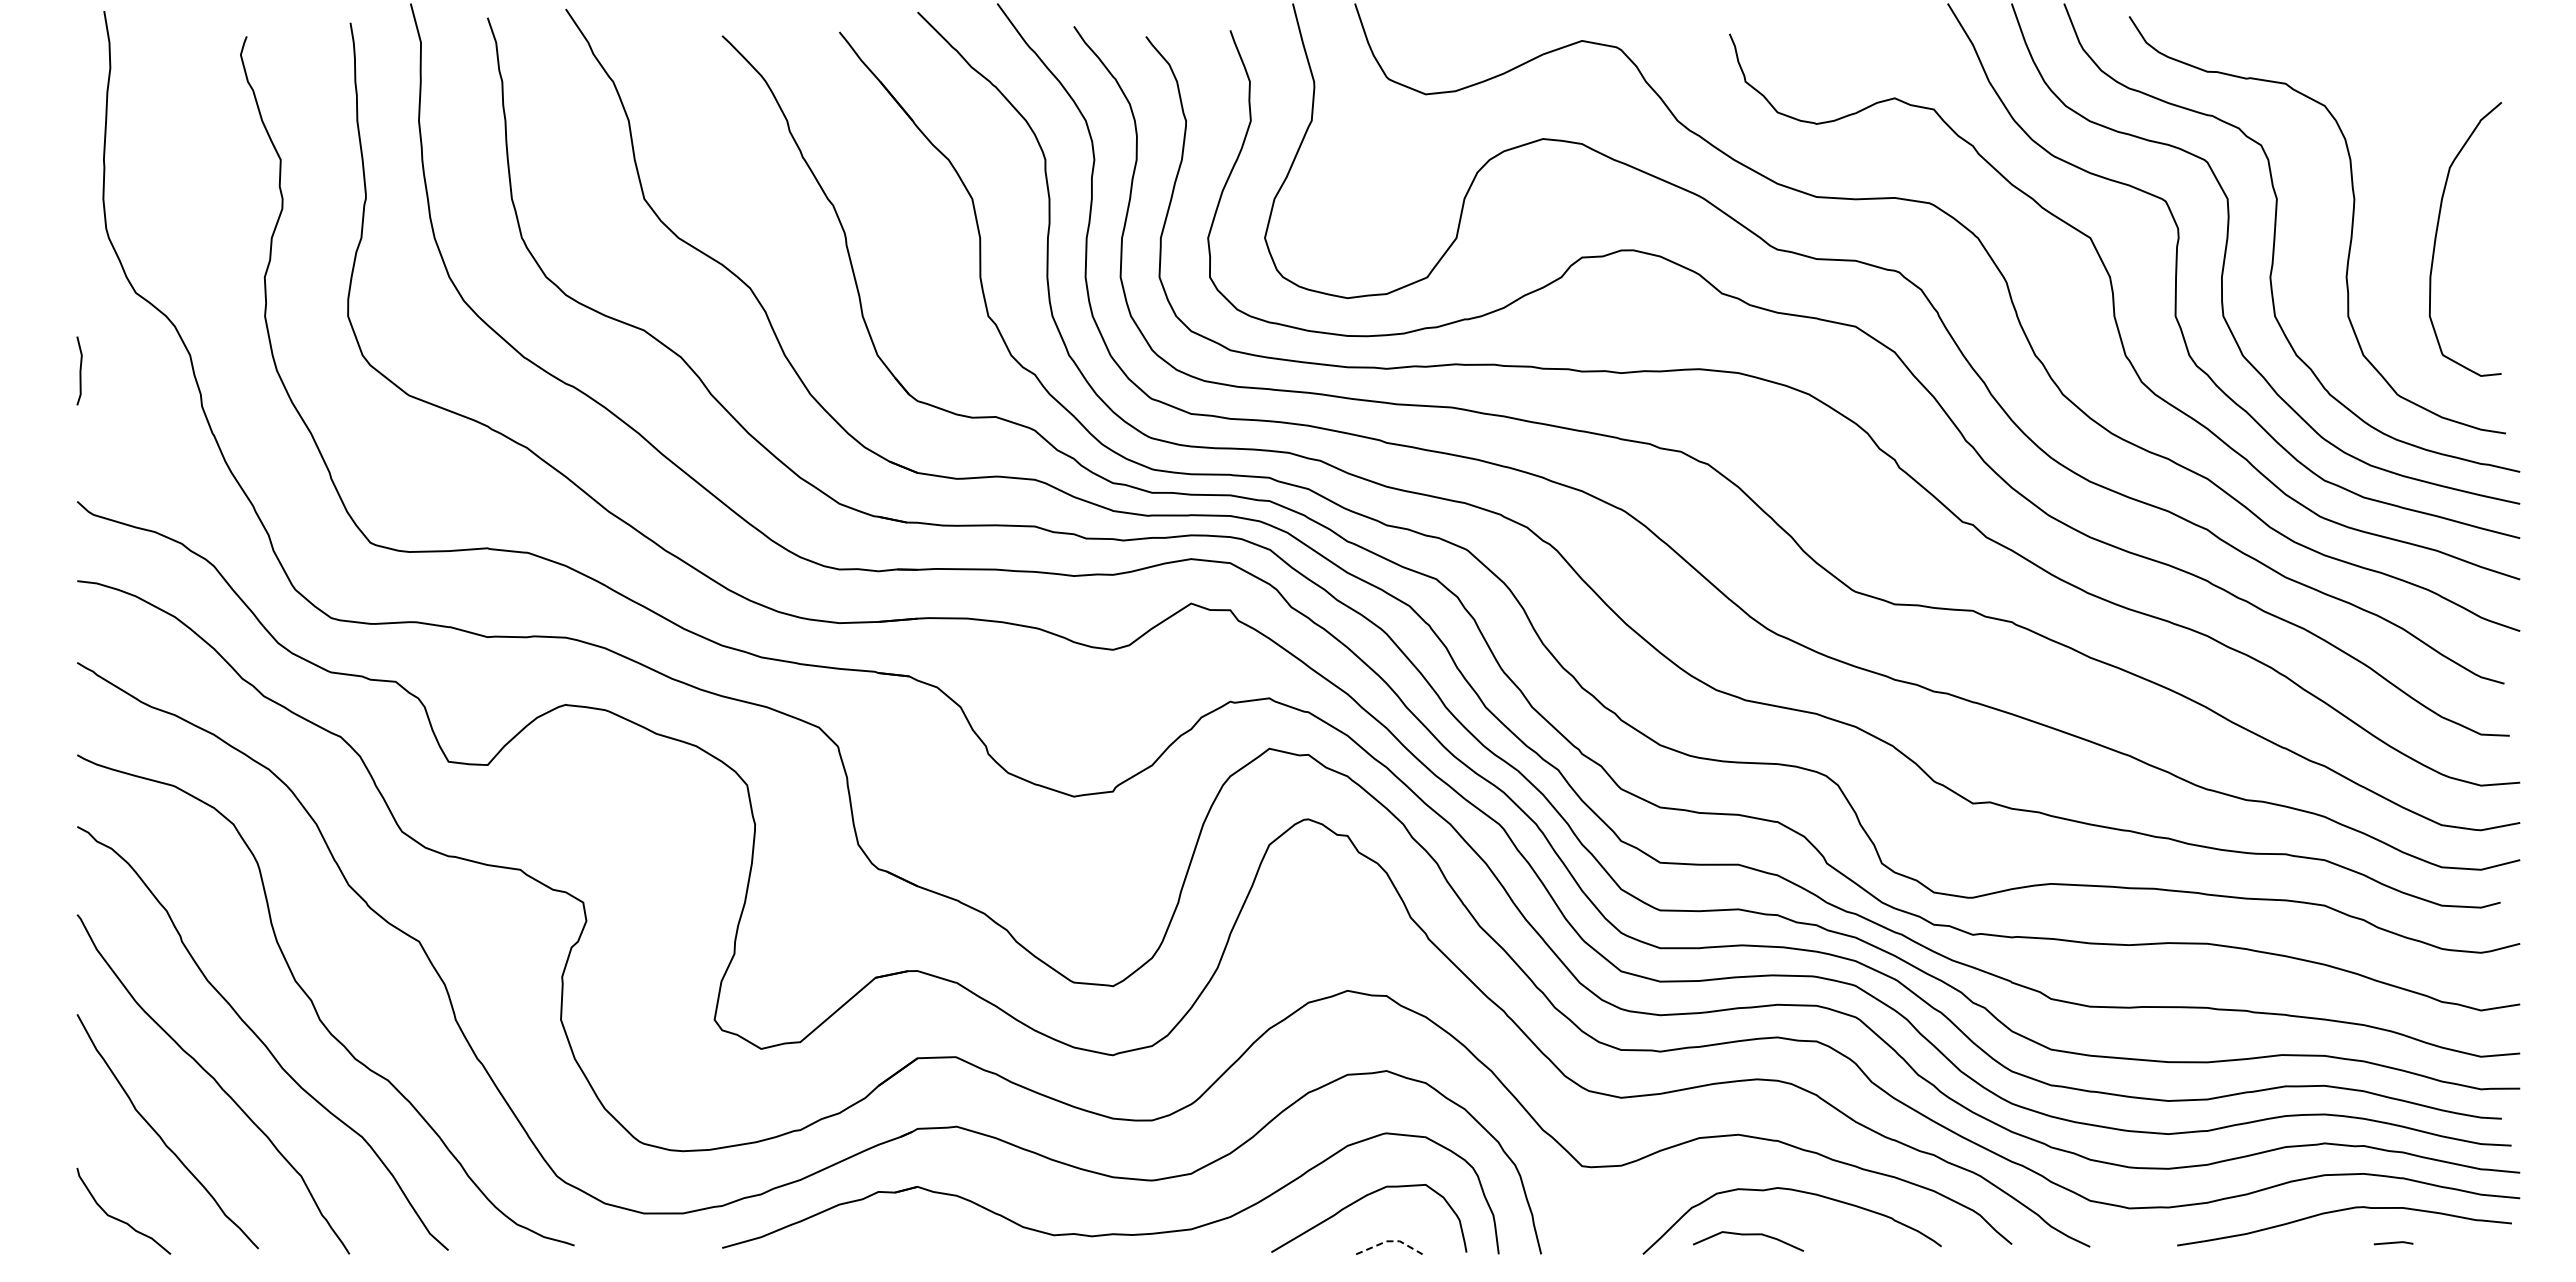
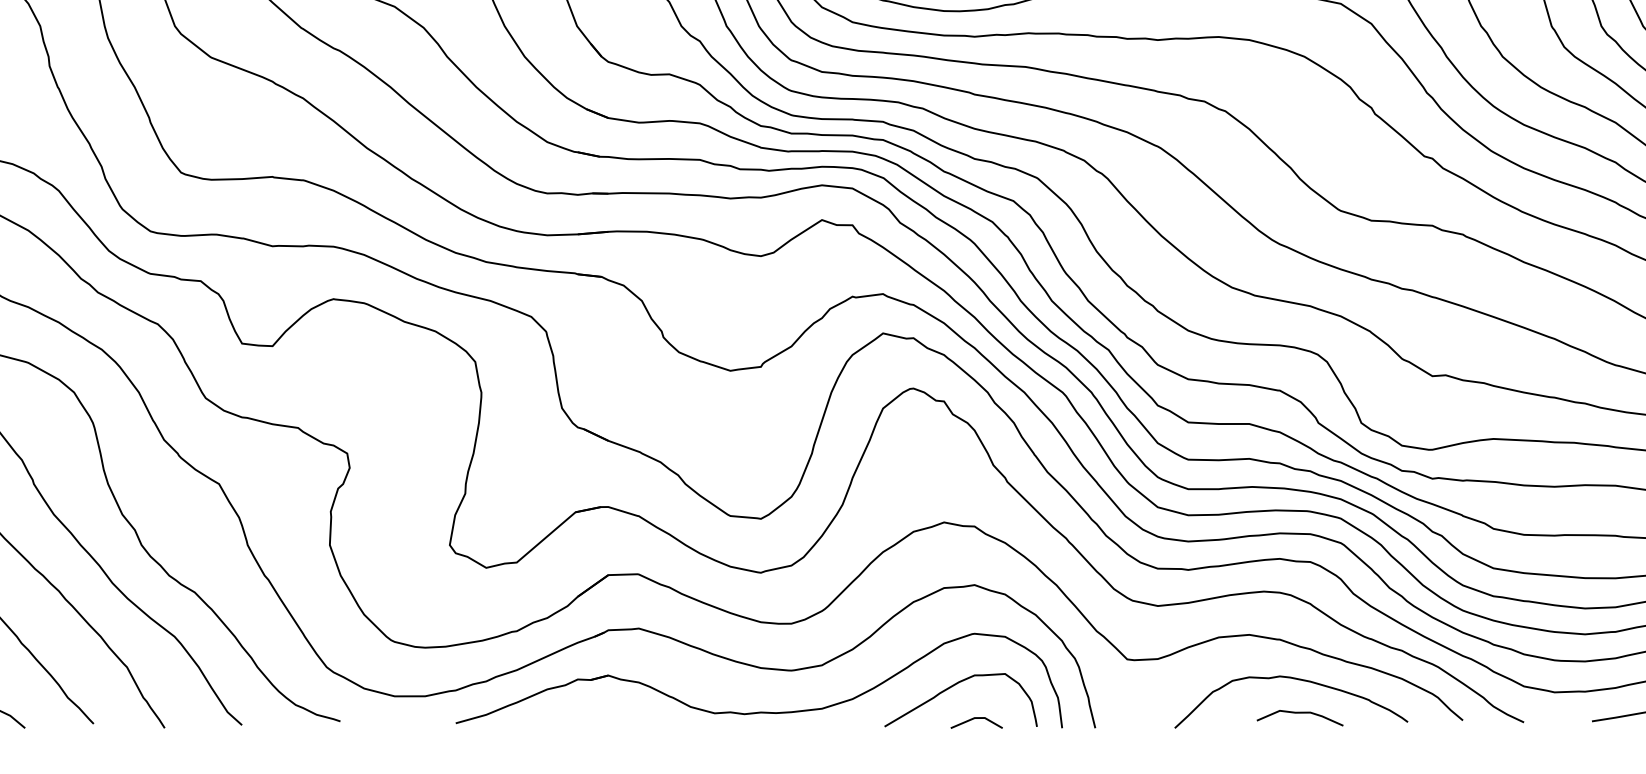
curve: (1748, 1235) -> (1300, 713), moved
line: (1390, 1241) -> (977, 718), dashed -> solid

